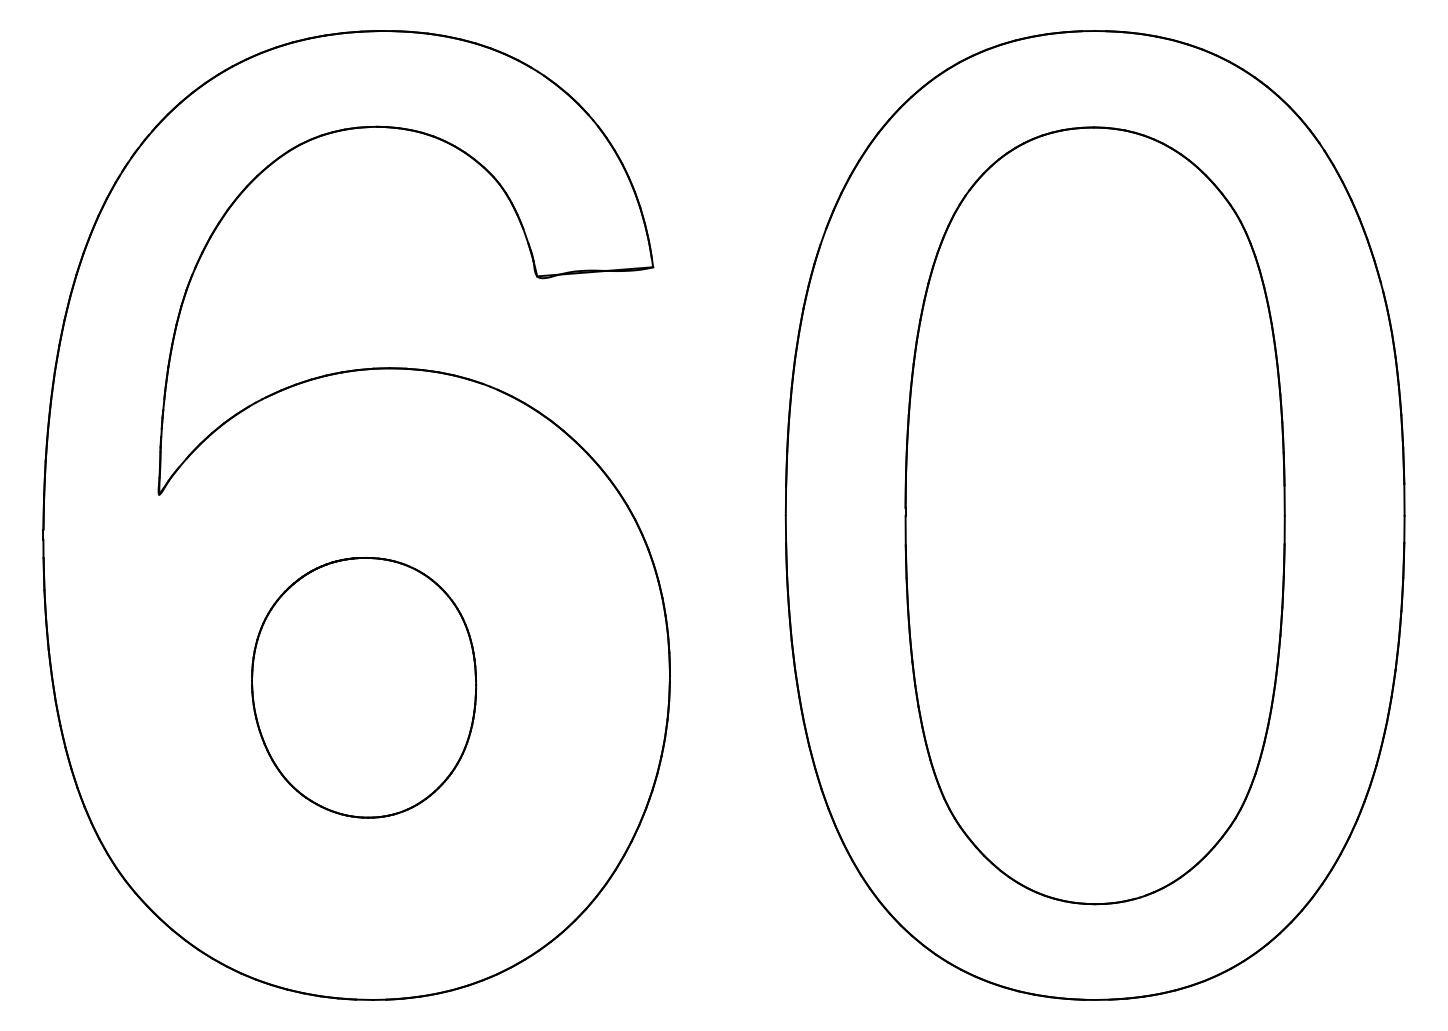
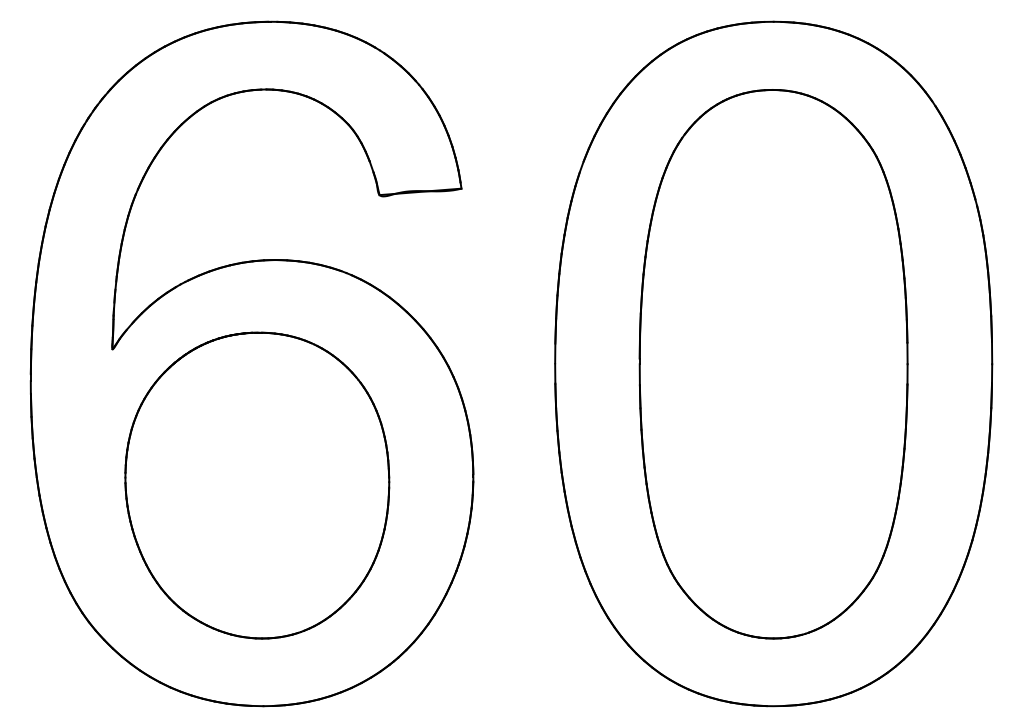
part: (363, 687) -> (256, 485), size x1.67

